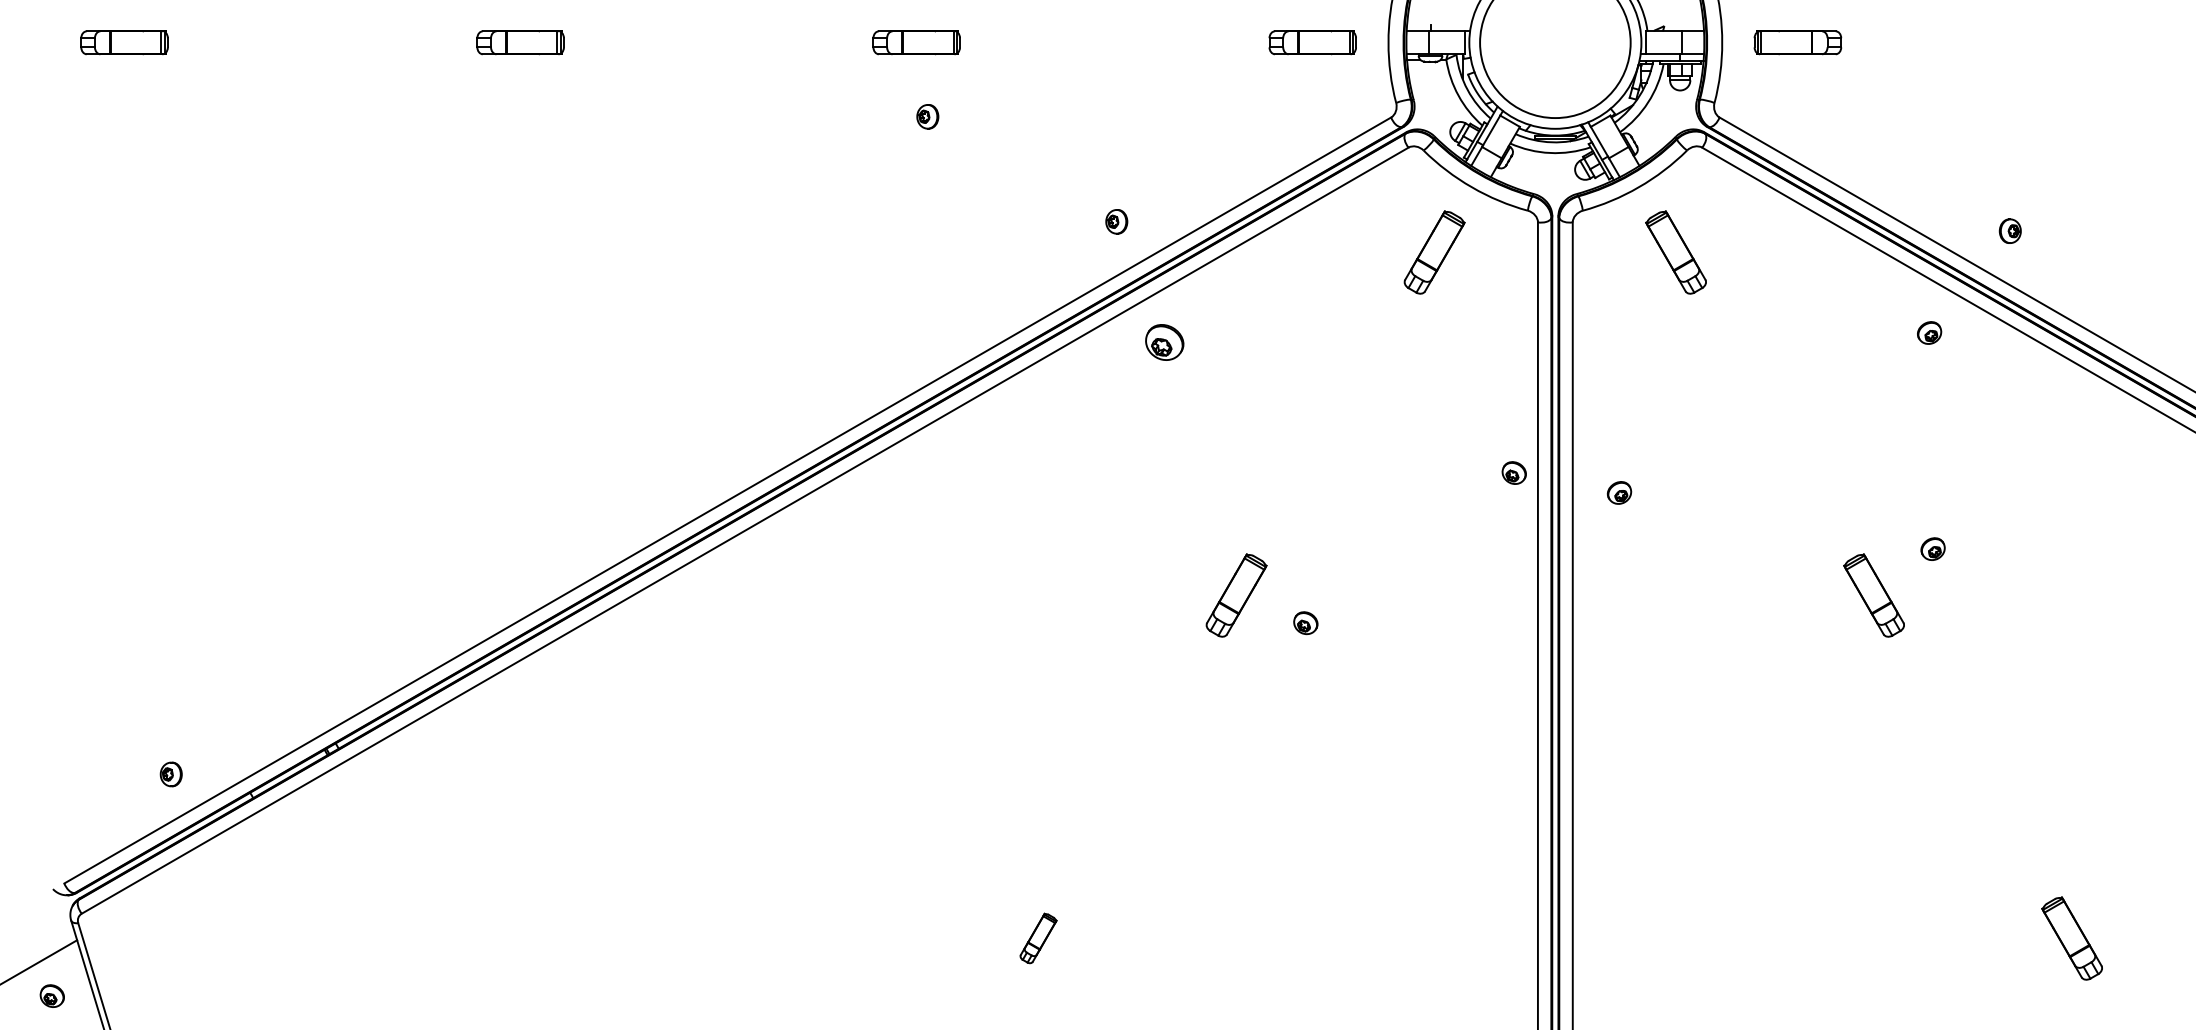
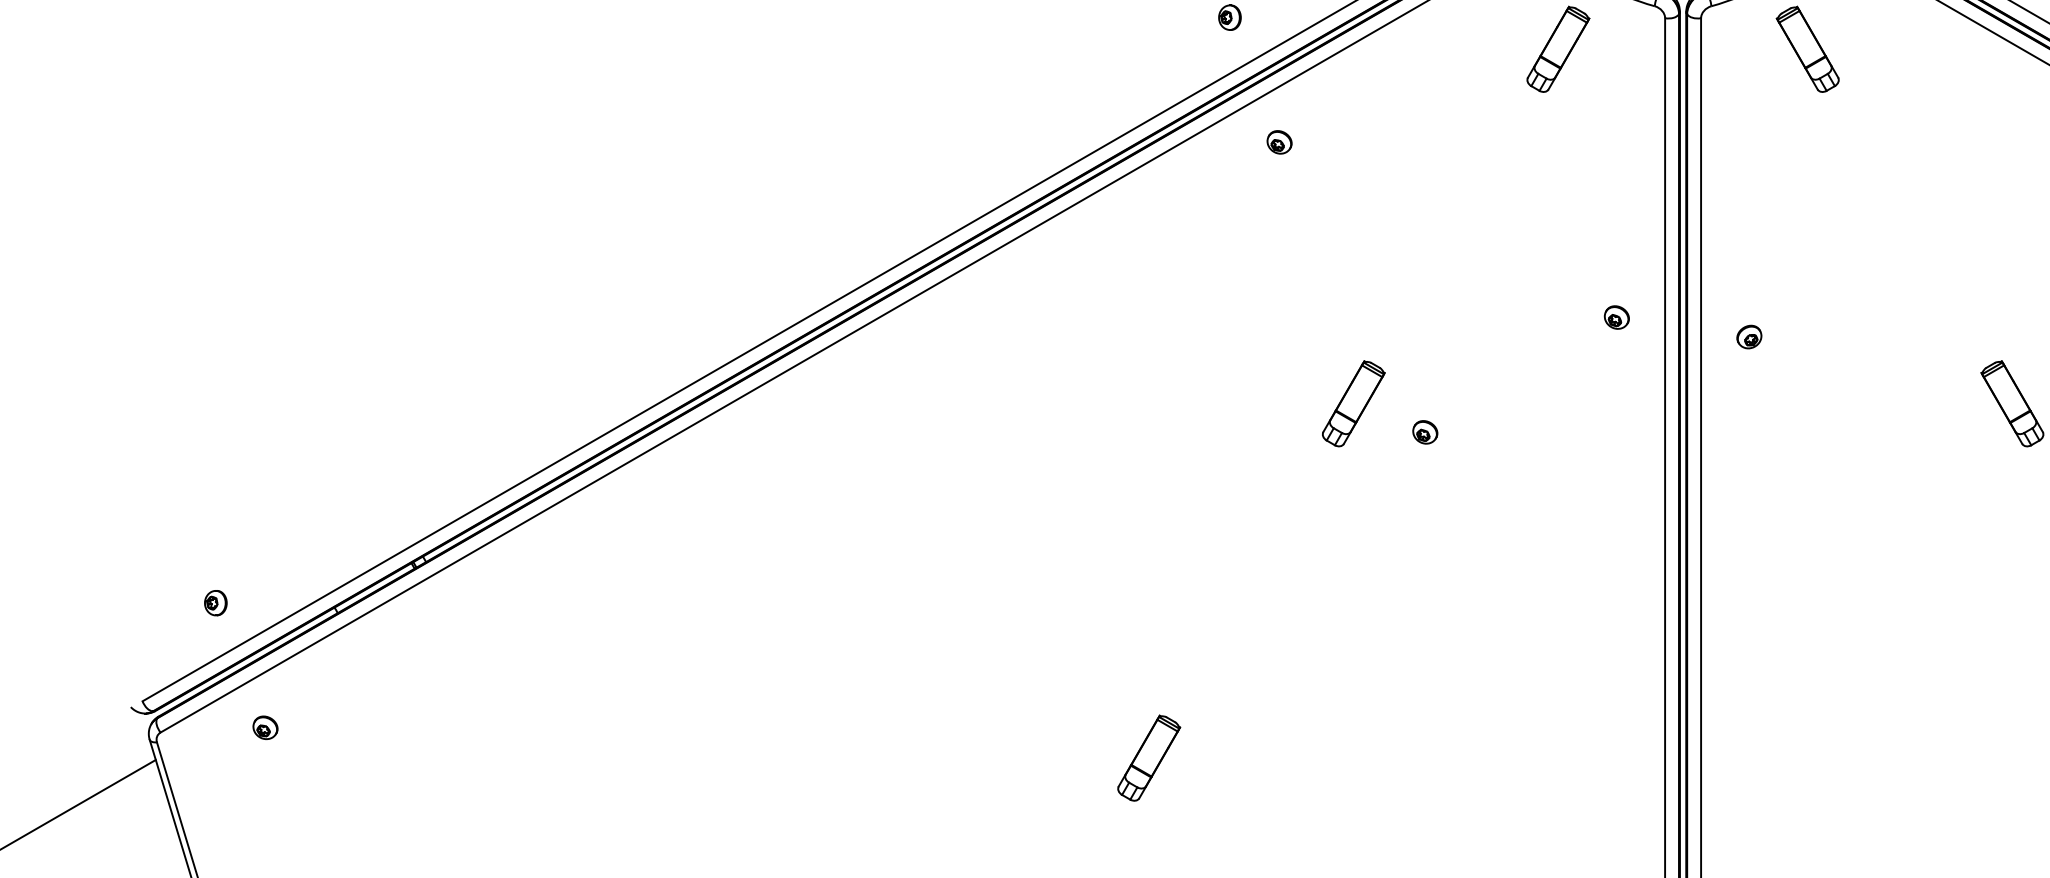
part: (1164, 342) -> (1279, 142), size x0.62
part: (1513, 472) -> (1616, 316), moved
part: (1619, 492) -> (1749, 336), moved
part: (170, 774) -> (215, 603), moved
part: (1038, 938) -> (1149, 758), size x1.67
part: (51, 995) -> (264, 727), moved

